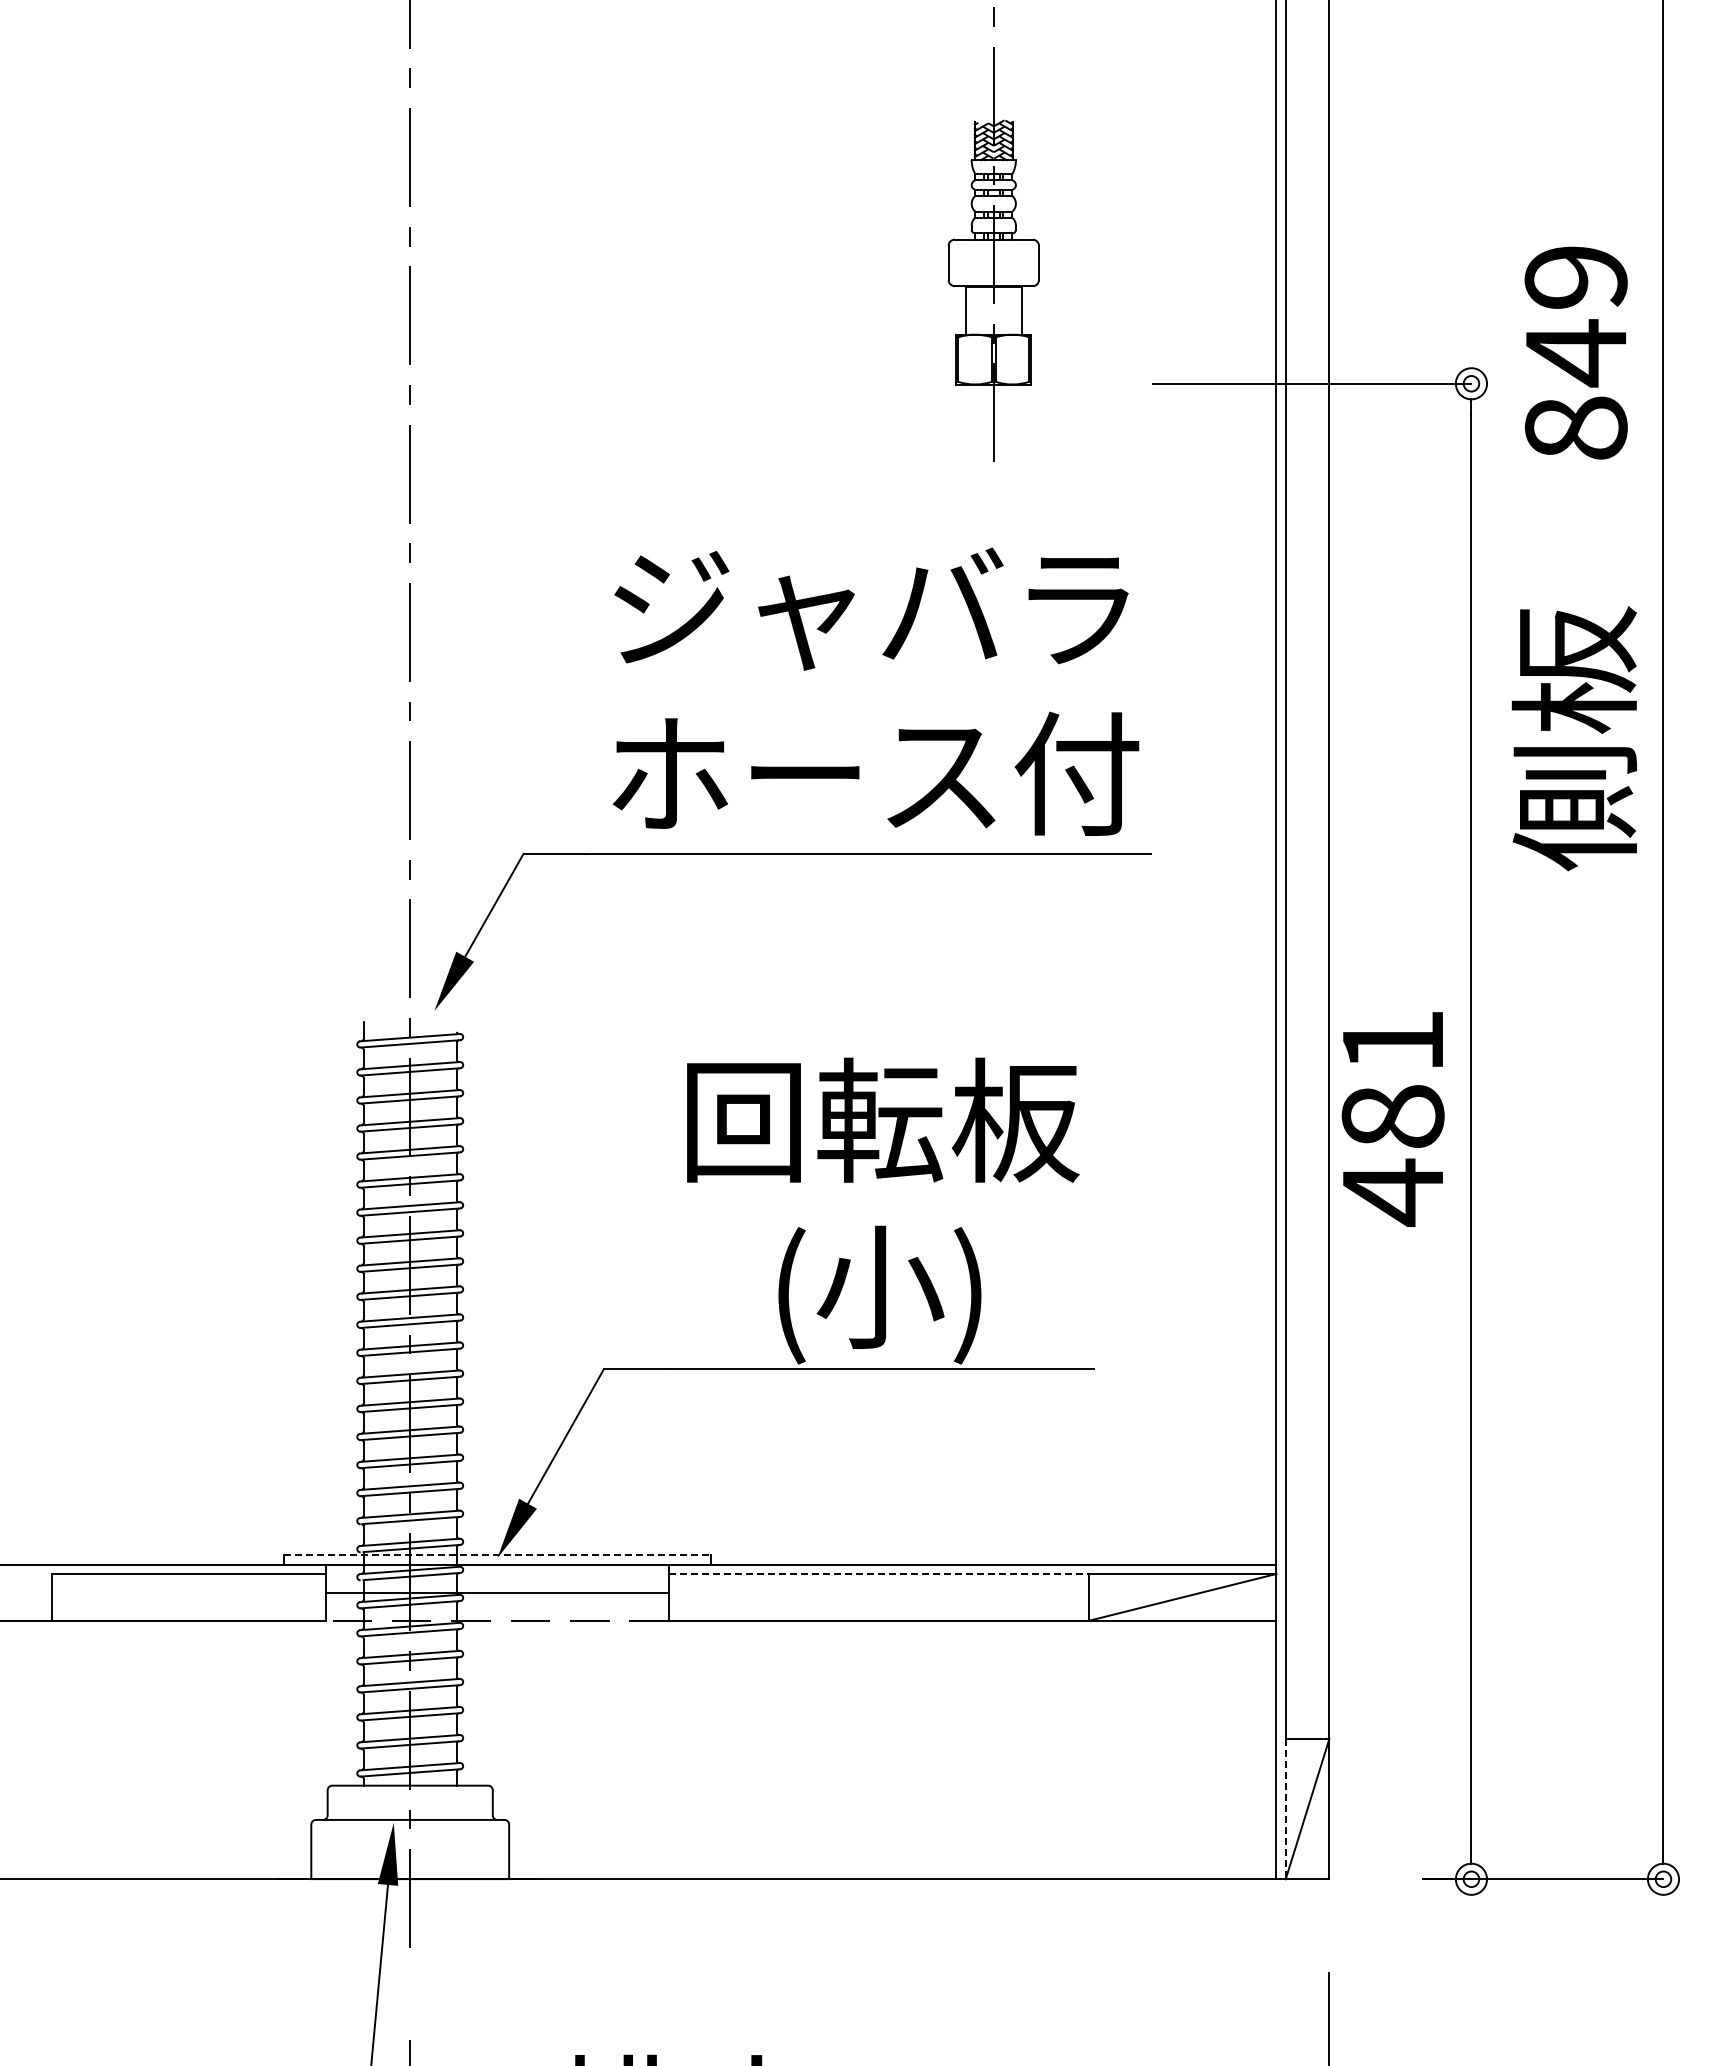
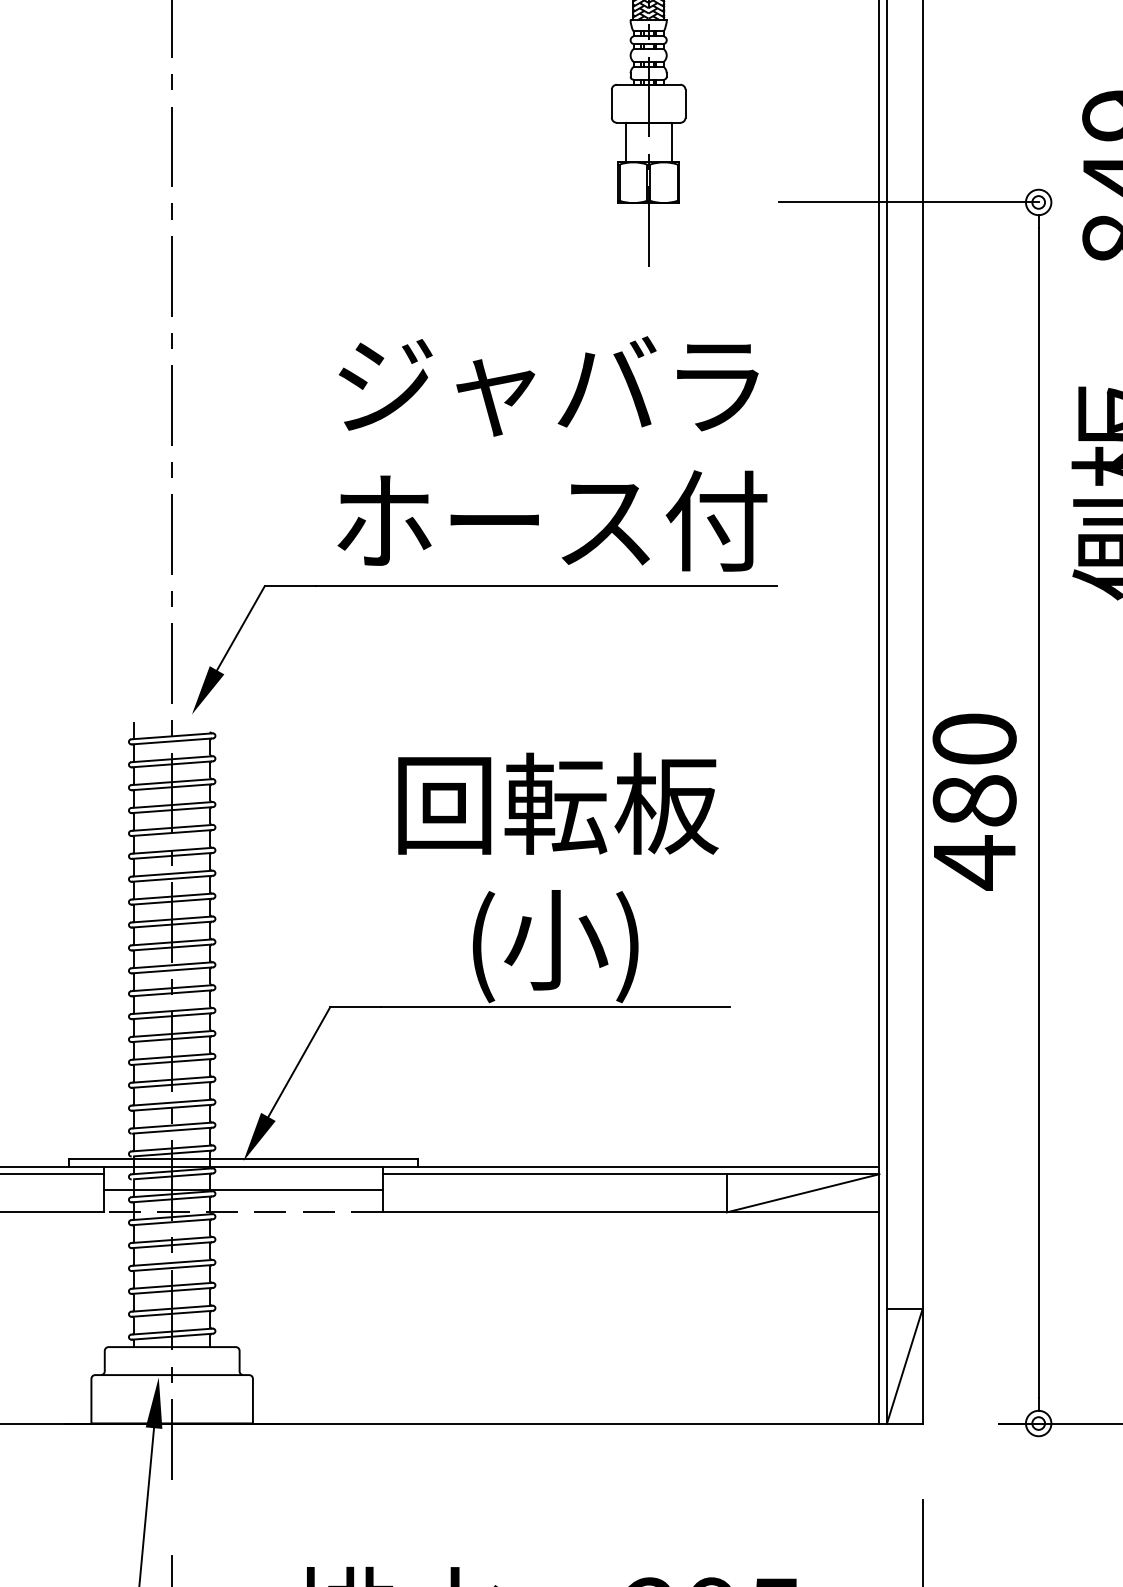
text: (1392, 1040) -> (974, 738), 481 -> 480
line: (497, 1555) -> (243, 1159), dashed -> solid
line: (879, 1573) -> (555, 1173), dashed -> solid
line: (1285, 1809) -> (886, 1366), dashed -> solid

